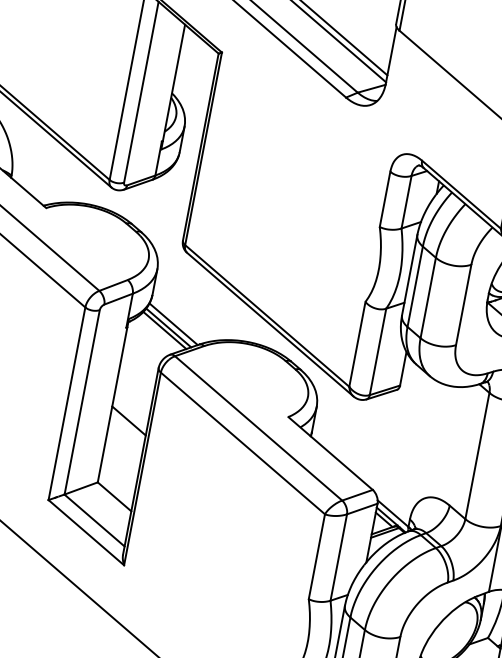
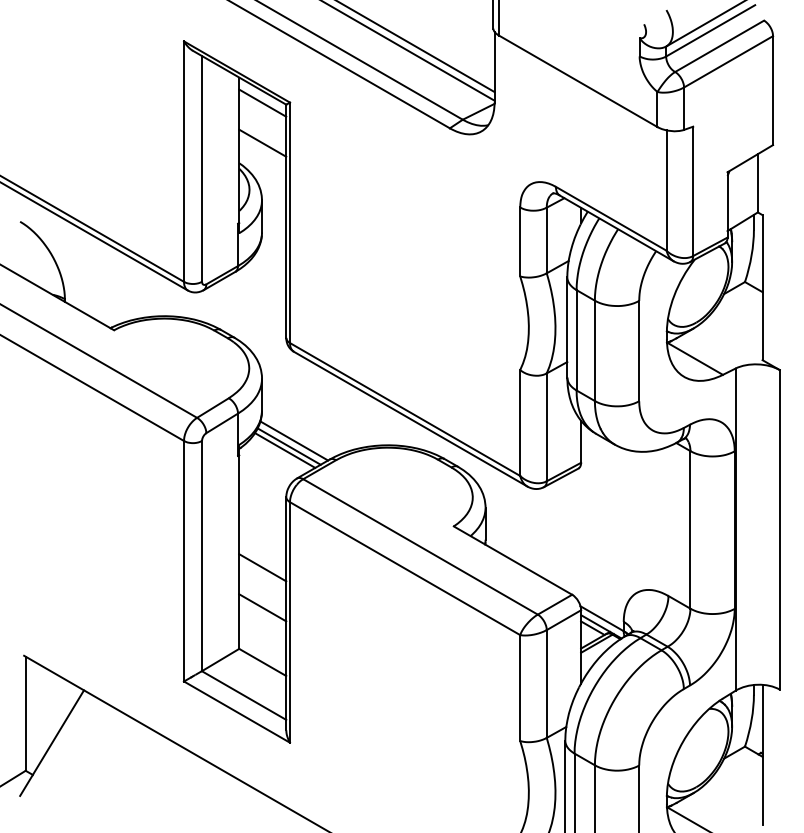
line: (199, 48) -> (262, 102), added
line: (193, 80) -> (262, 142), added
line: (122, 452) -> (262, 607), added

